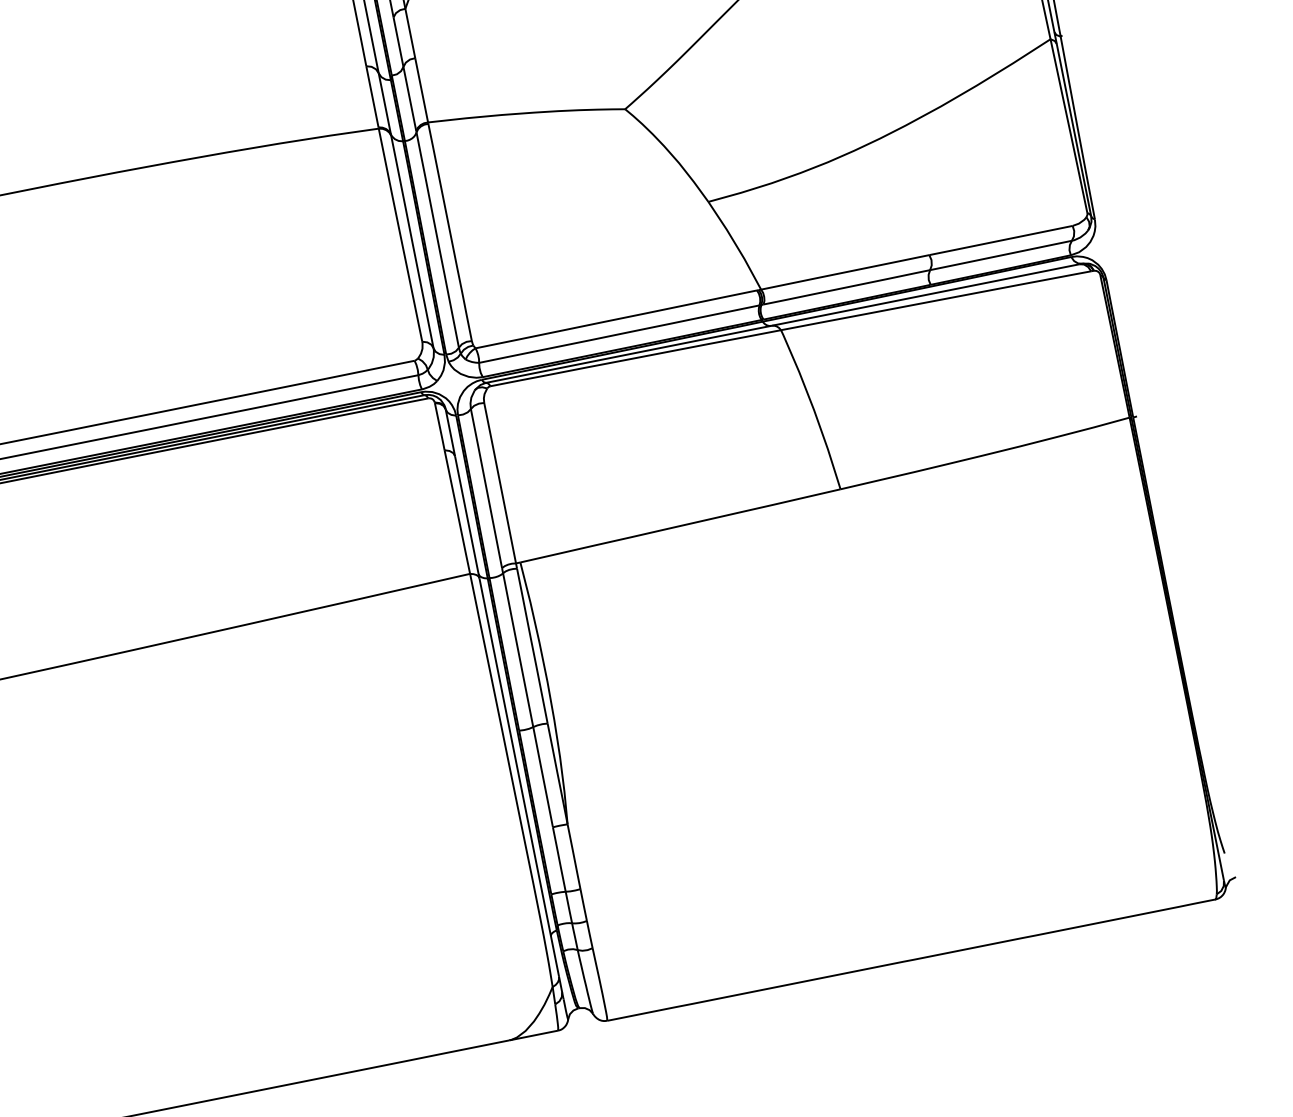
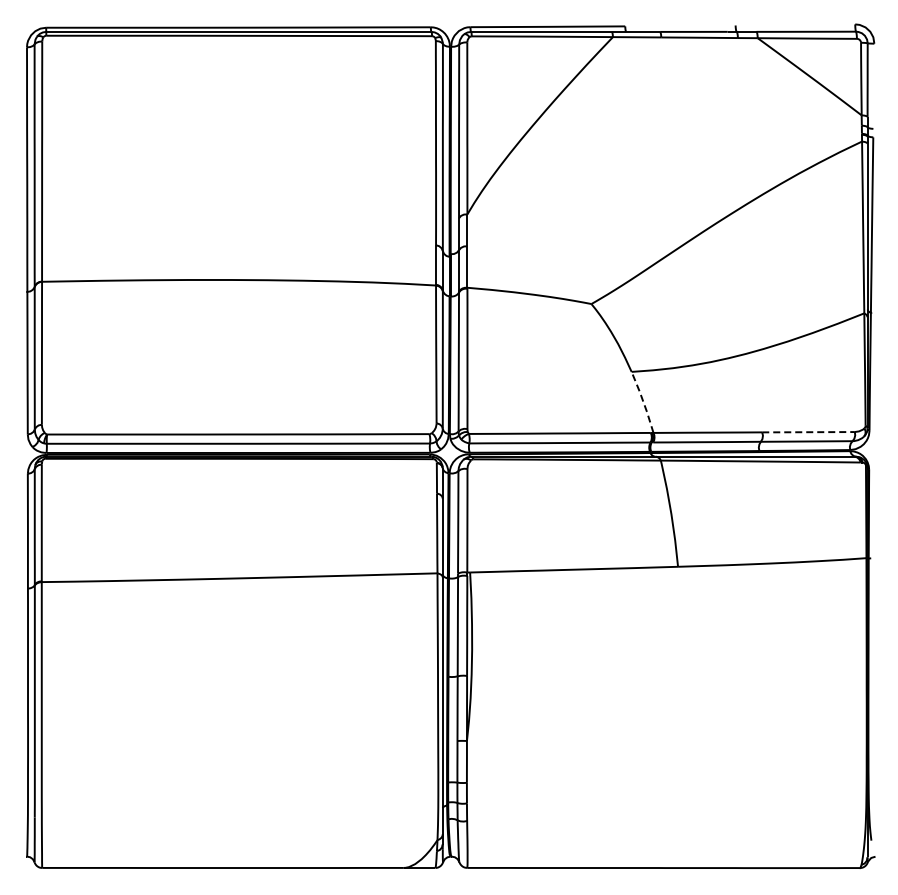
line: (999, 241) -> (807, 432), solid -> dashed
line: (735, 244) -> (643, 401), solid -> dashed

